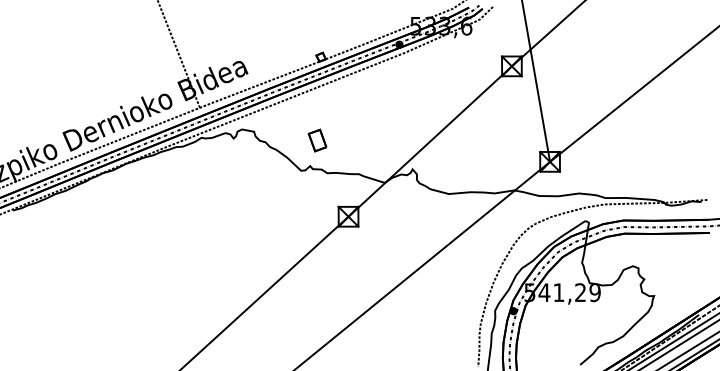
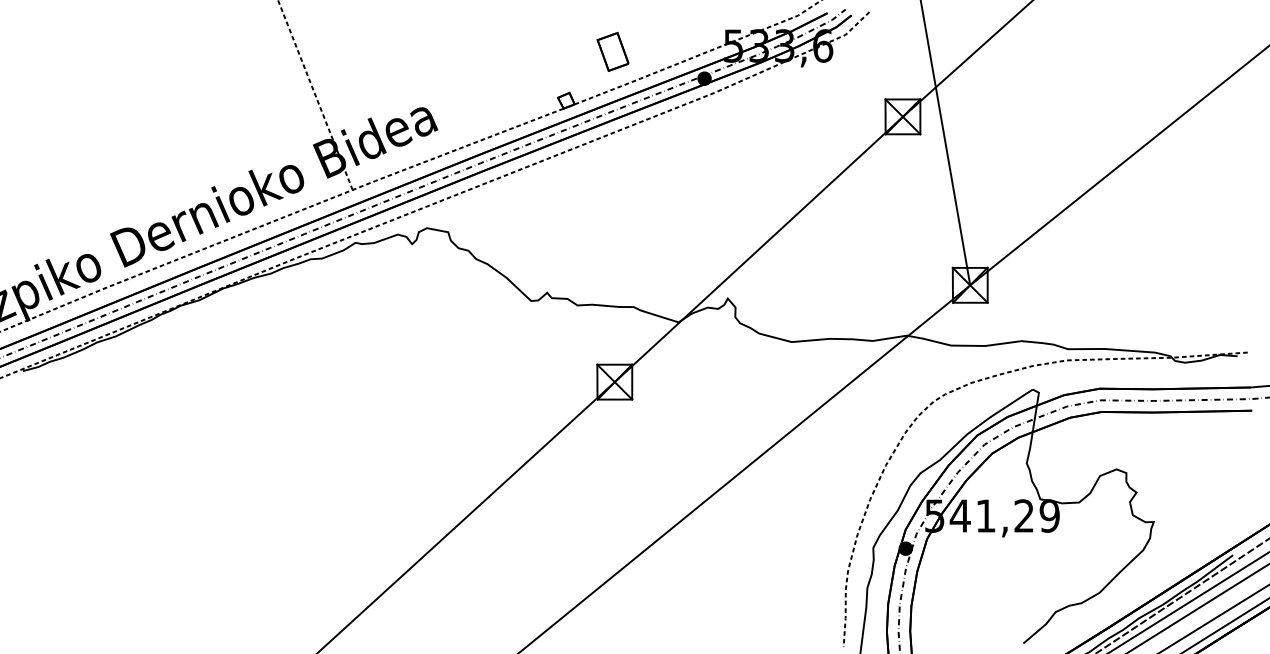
part: (317, 140) -> (612, 51), moved

